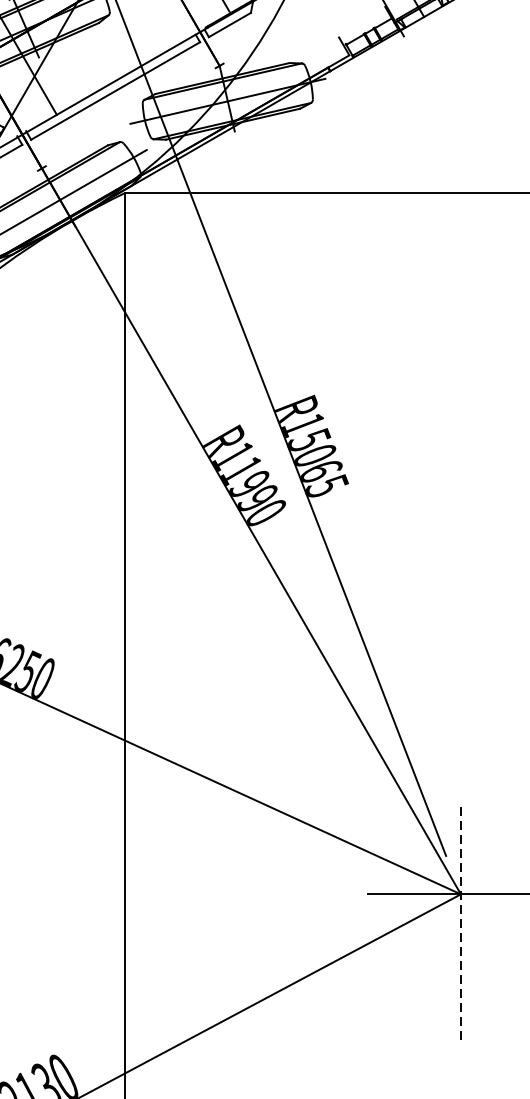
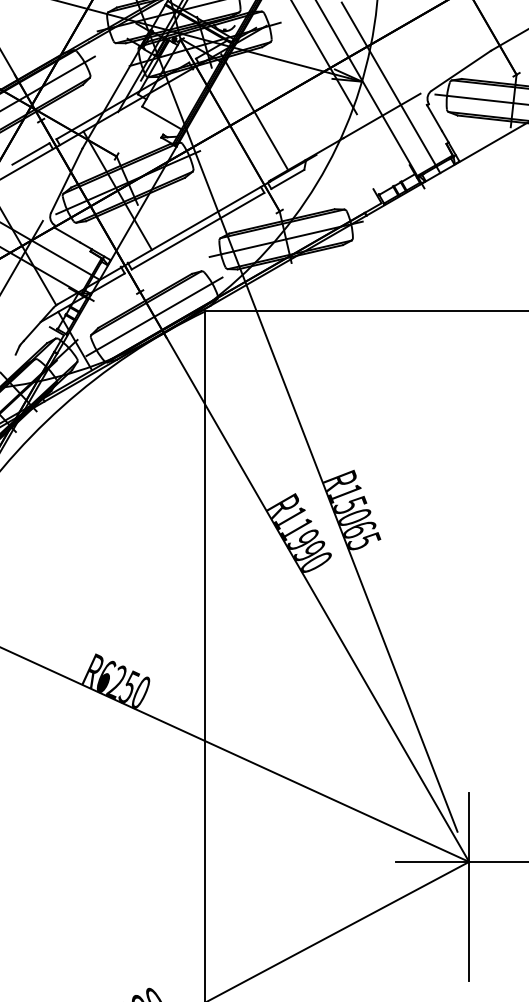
line: (461, 925) -> (469, 886), dashed -> solid

